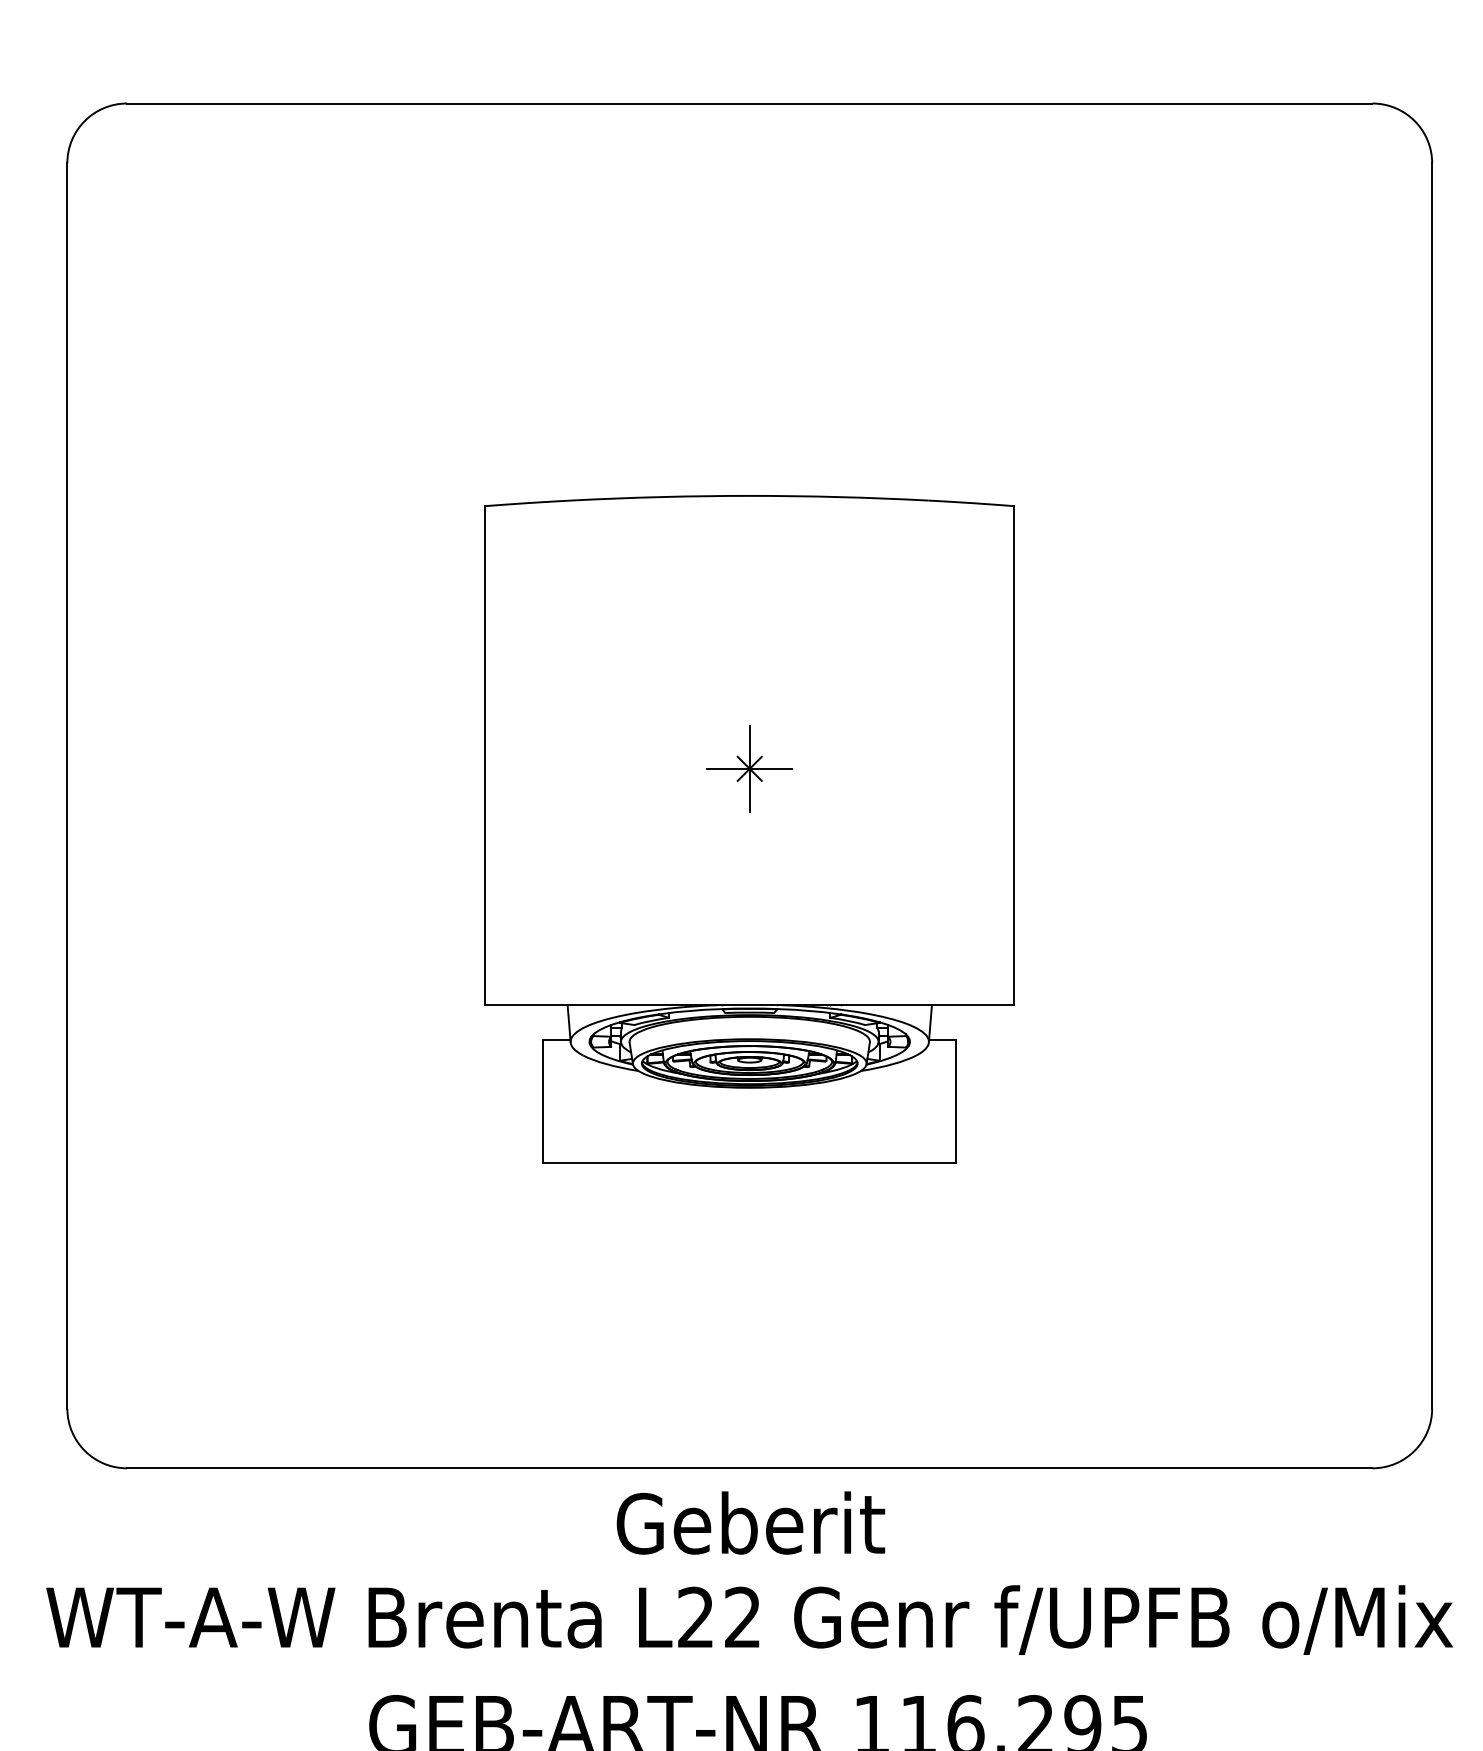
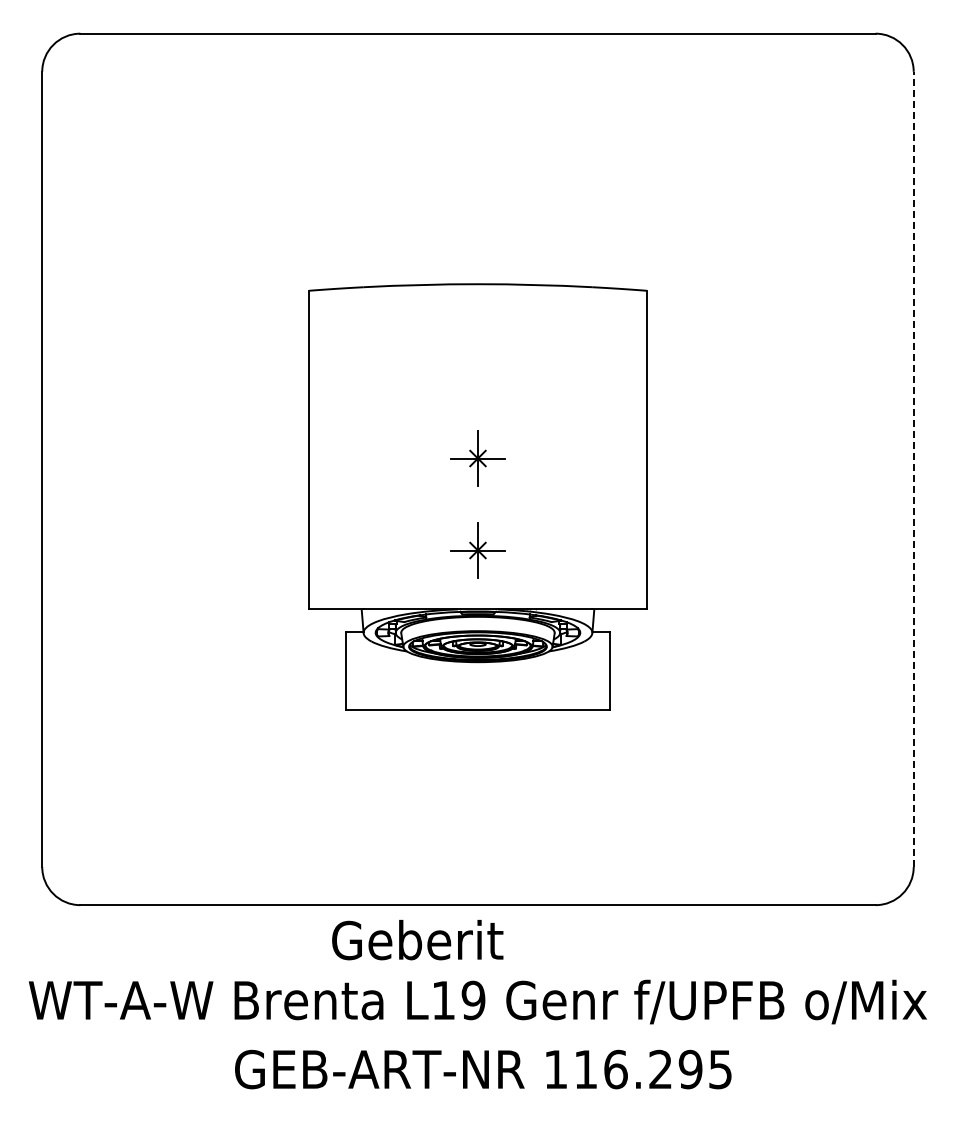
line: (1431, 786) -> (913, 469), solid -> dashed
part: (749, 912) -> (477, 550), added
text: (750, 1523) -> (417, 940), moved
text: (719, 1617) -> (458, 1000), L22 -> L19

